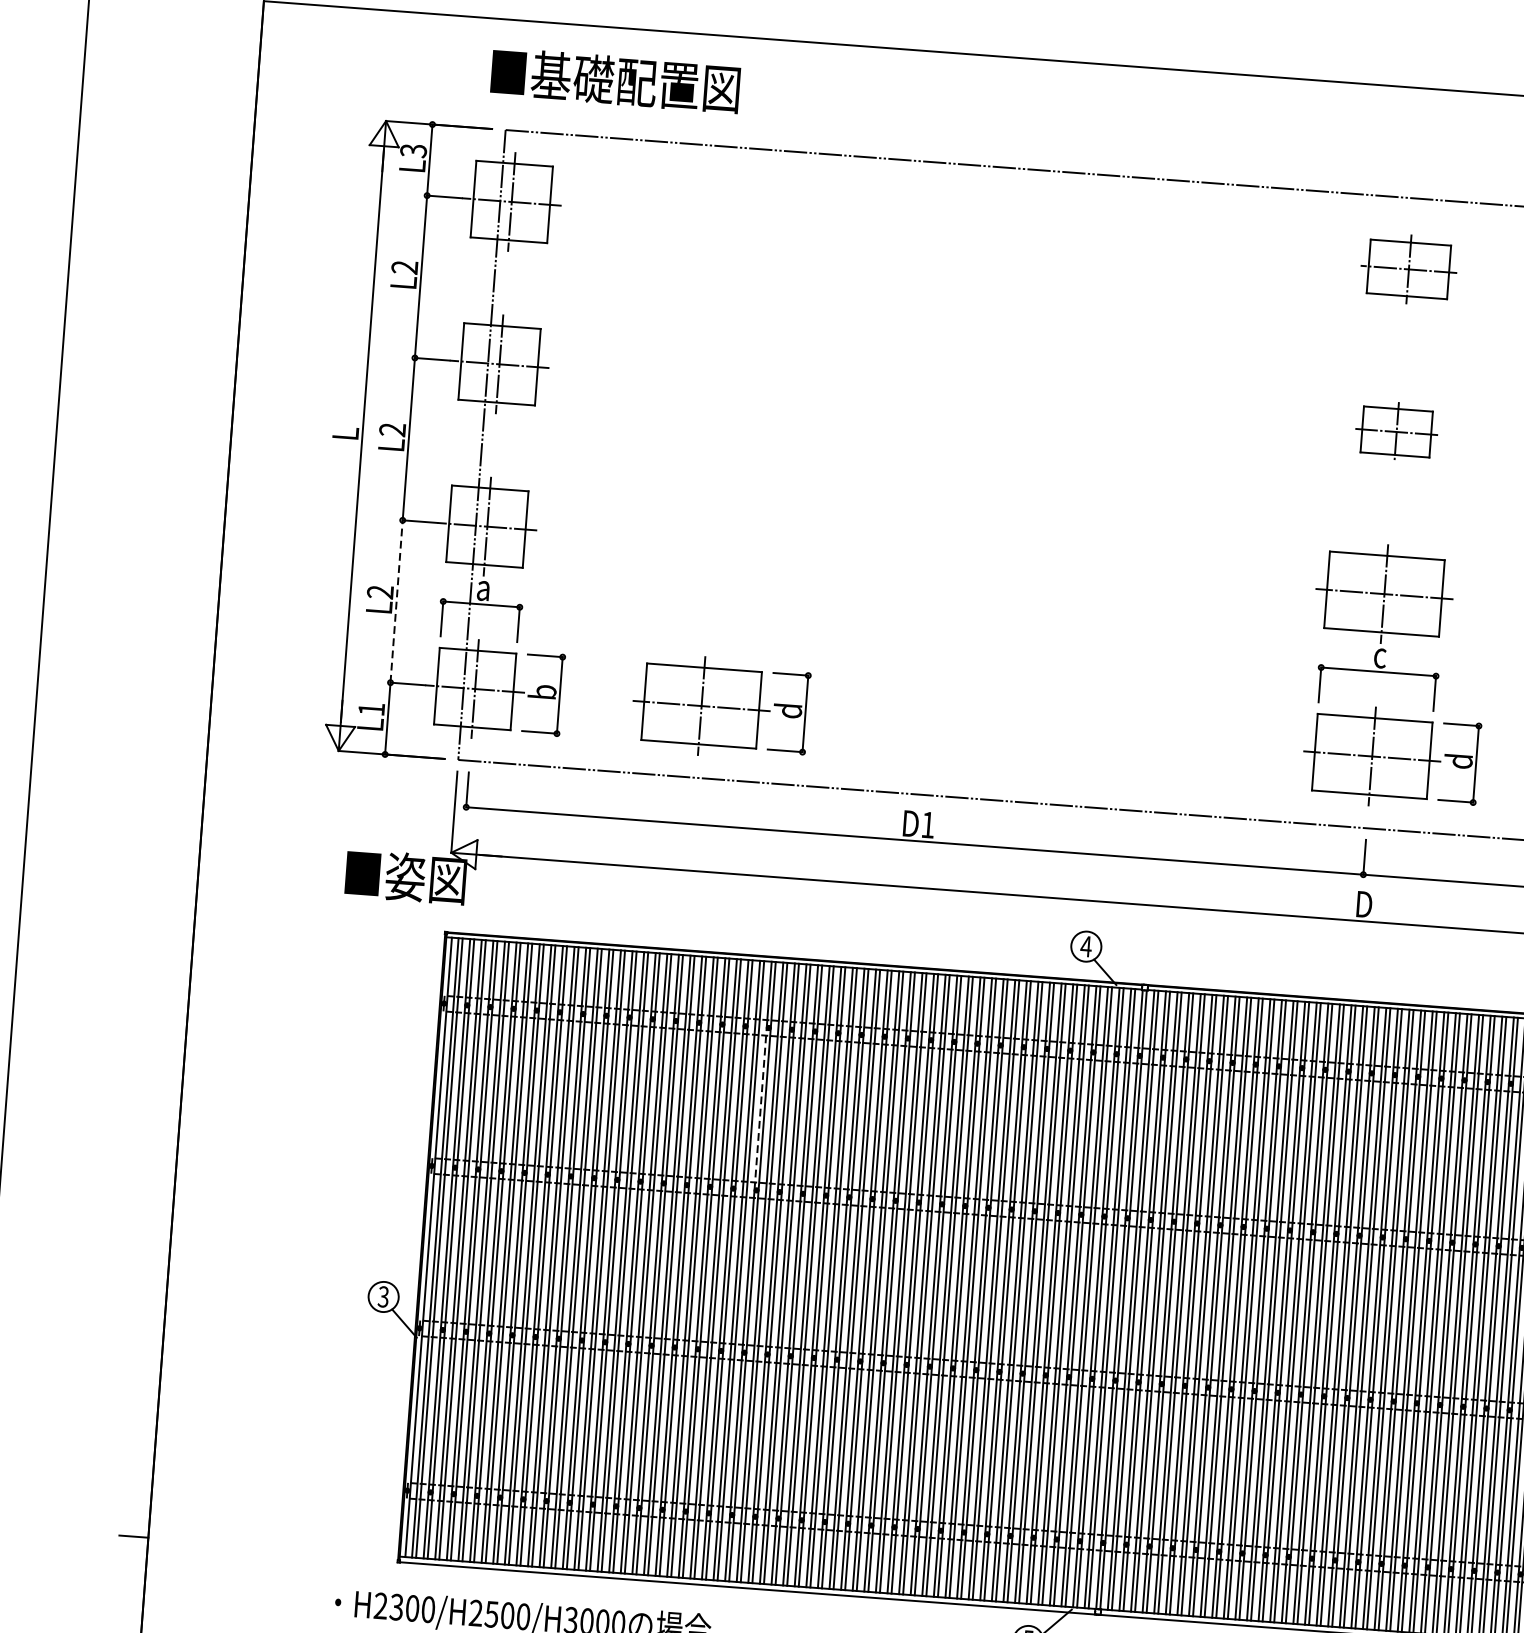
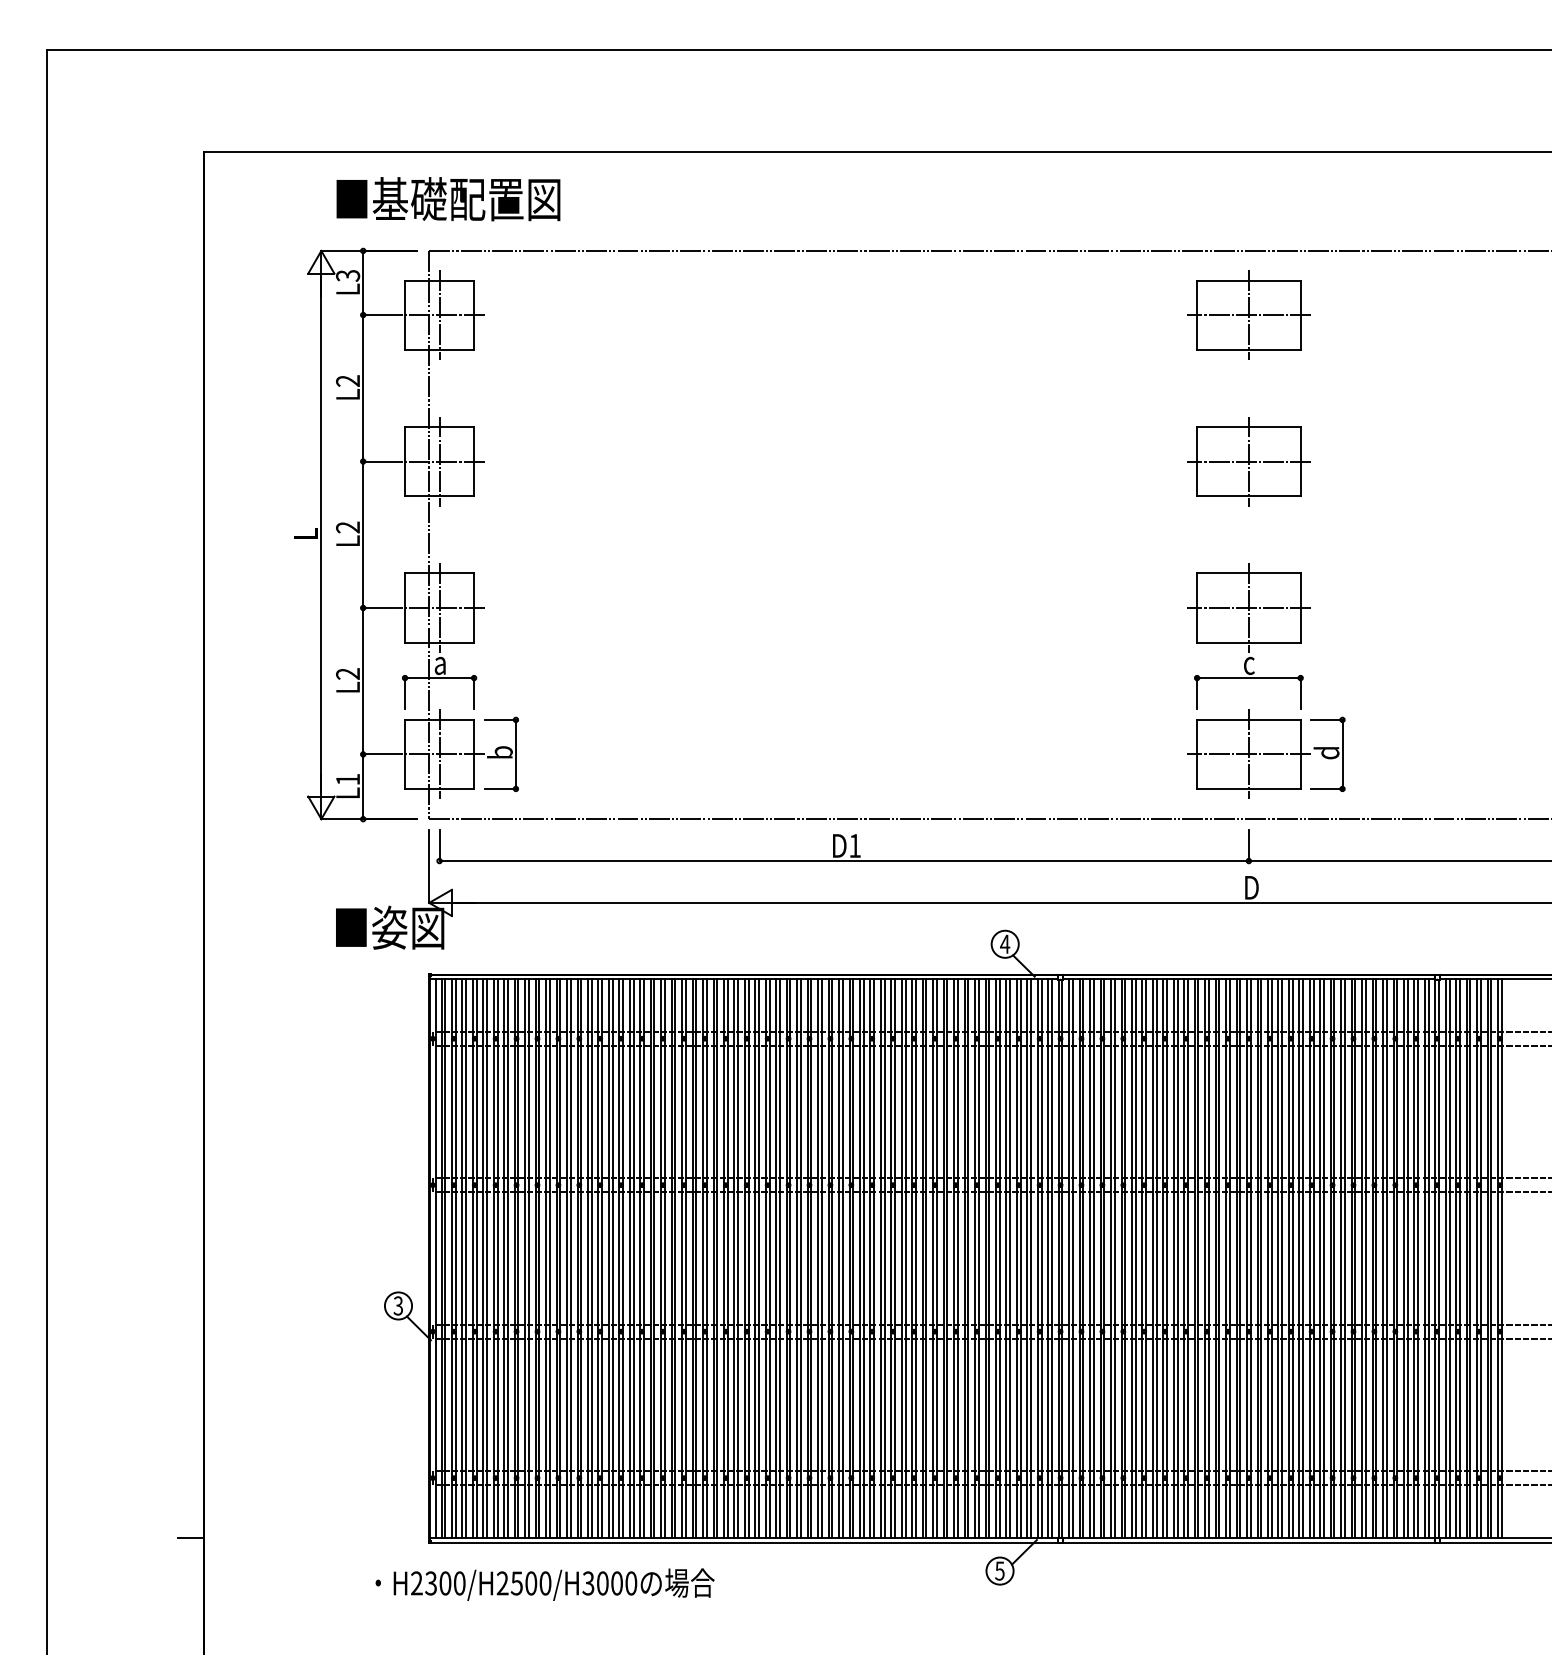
text: (615, 80) -> (448, 199), moved
part: (1408, 268) -> (1248, 314), size x1.43
part: (1396, 431) -> (1248, 461), size x1.67
line: (397, 600) -> (363, 680), dashed -> solid
part: (721, 706) -> (661, 753), removed
line: (760, 1108) -> (723, 1111), dashed -> solid

